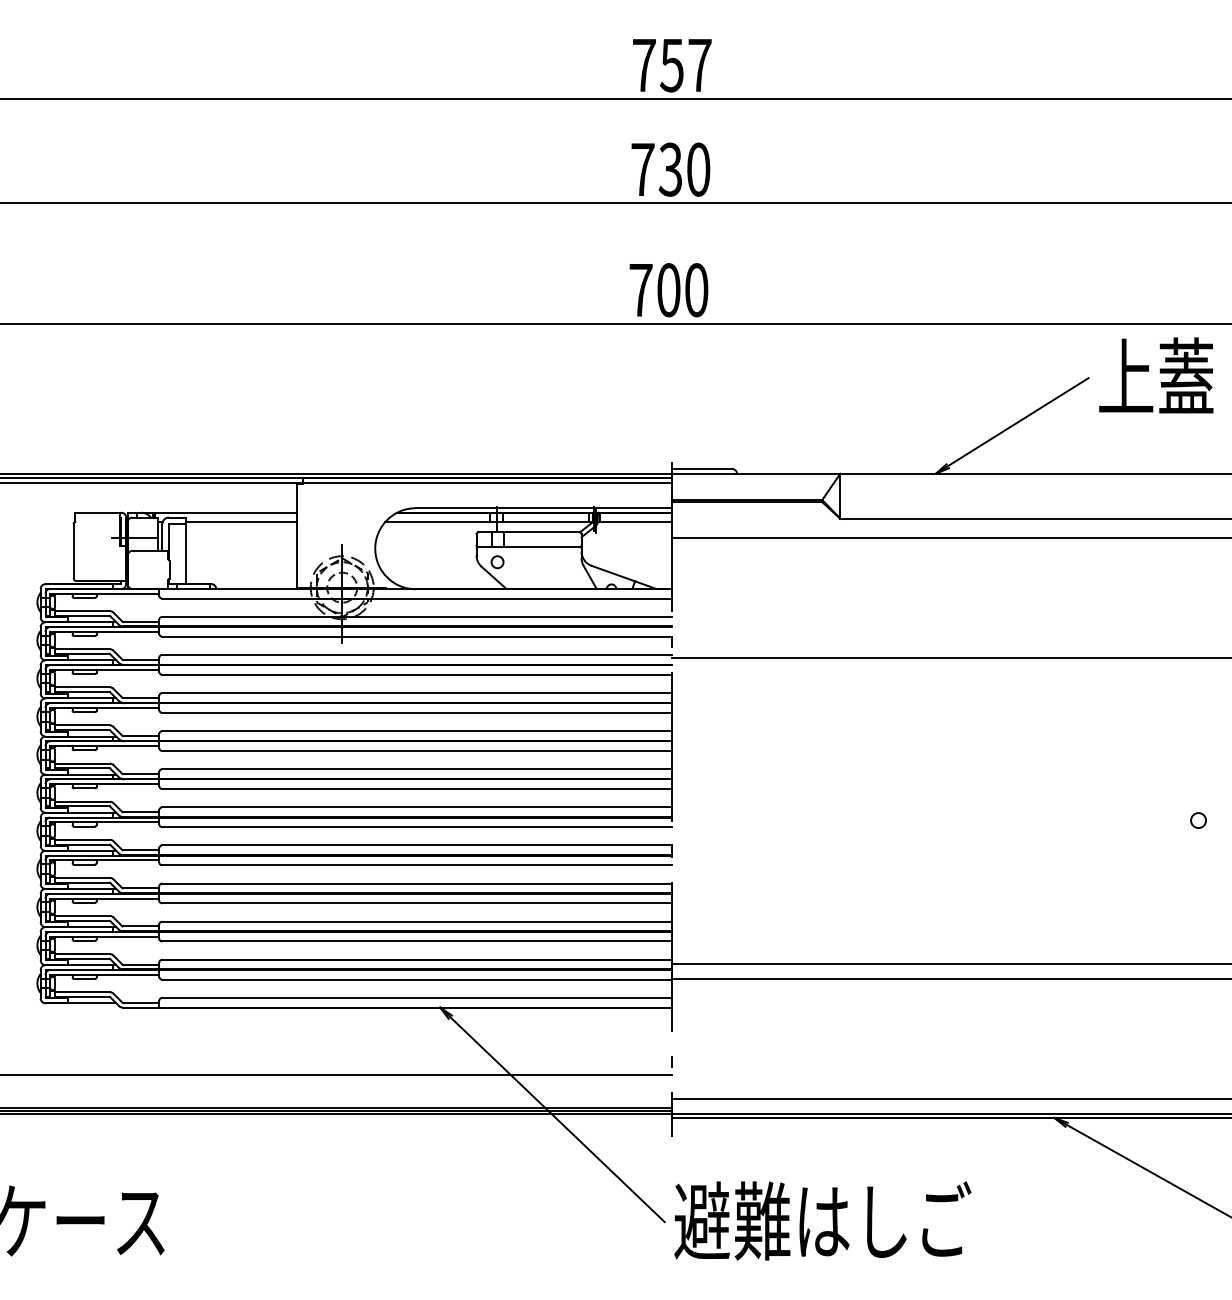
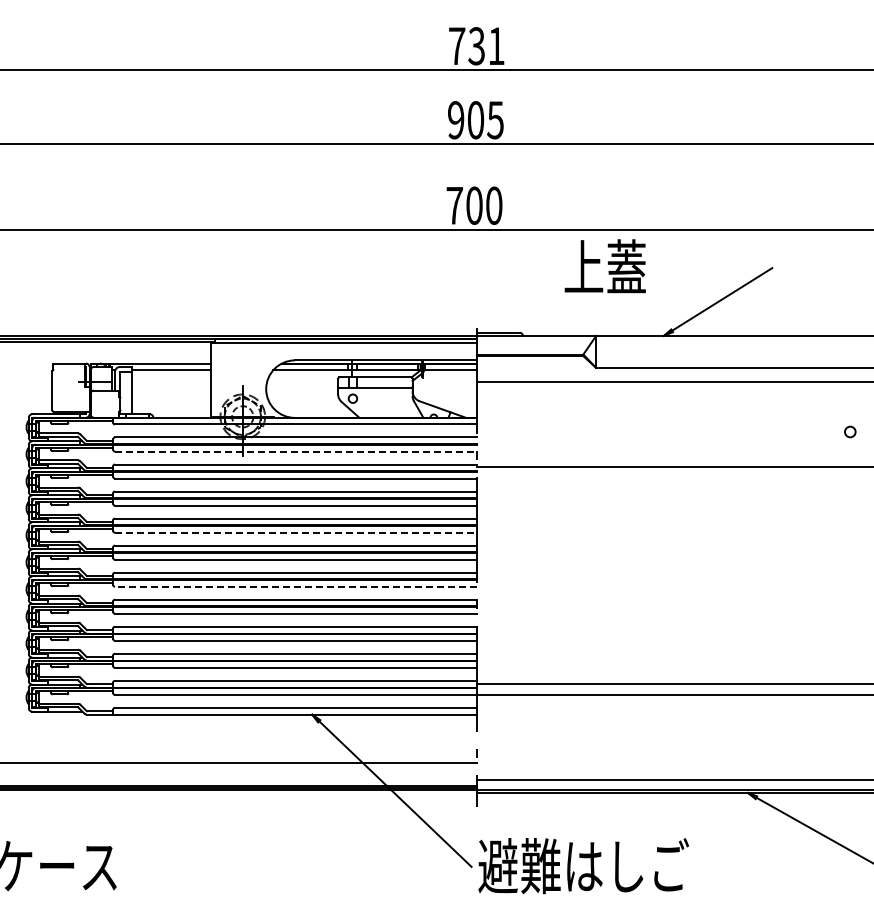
text: (685, 64) -> (486, 45), 757 -> 731
text: (670, 170) -> (475, 120), 730 -> 905
text: (1155, 375) -> (604, 266), moved
line: (417, 636) -> (296, 451), solid -> dashed
line: (417, 750) -> (296, 532), solid -> dashed
circle: (1198, 819) -> (850, 431), moved
line: (417, 826) -> (296, 586), solid -> dashed

